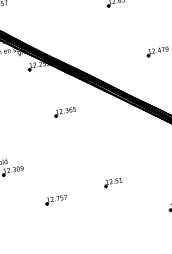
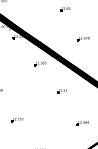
part: (65, 111) -> (40, 63), moved
part: (111, 183) -> (61, 91), moved
part: (56, 201) -> (17, 120), moved

